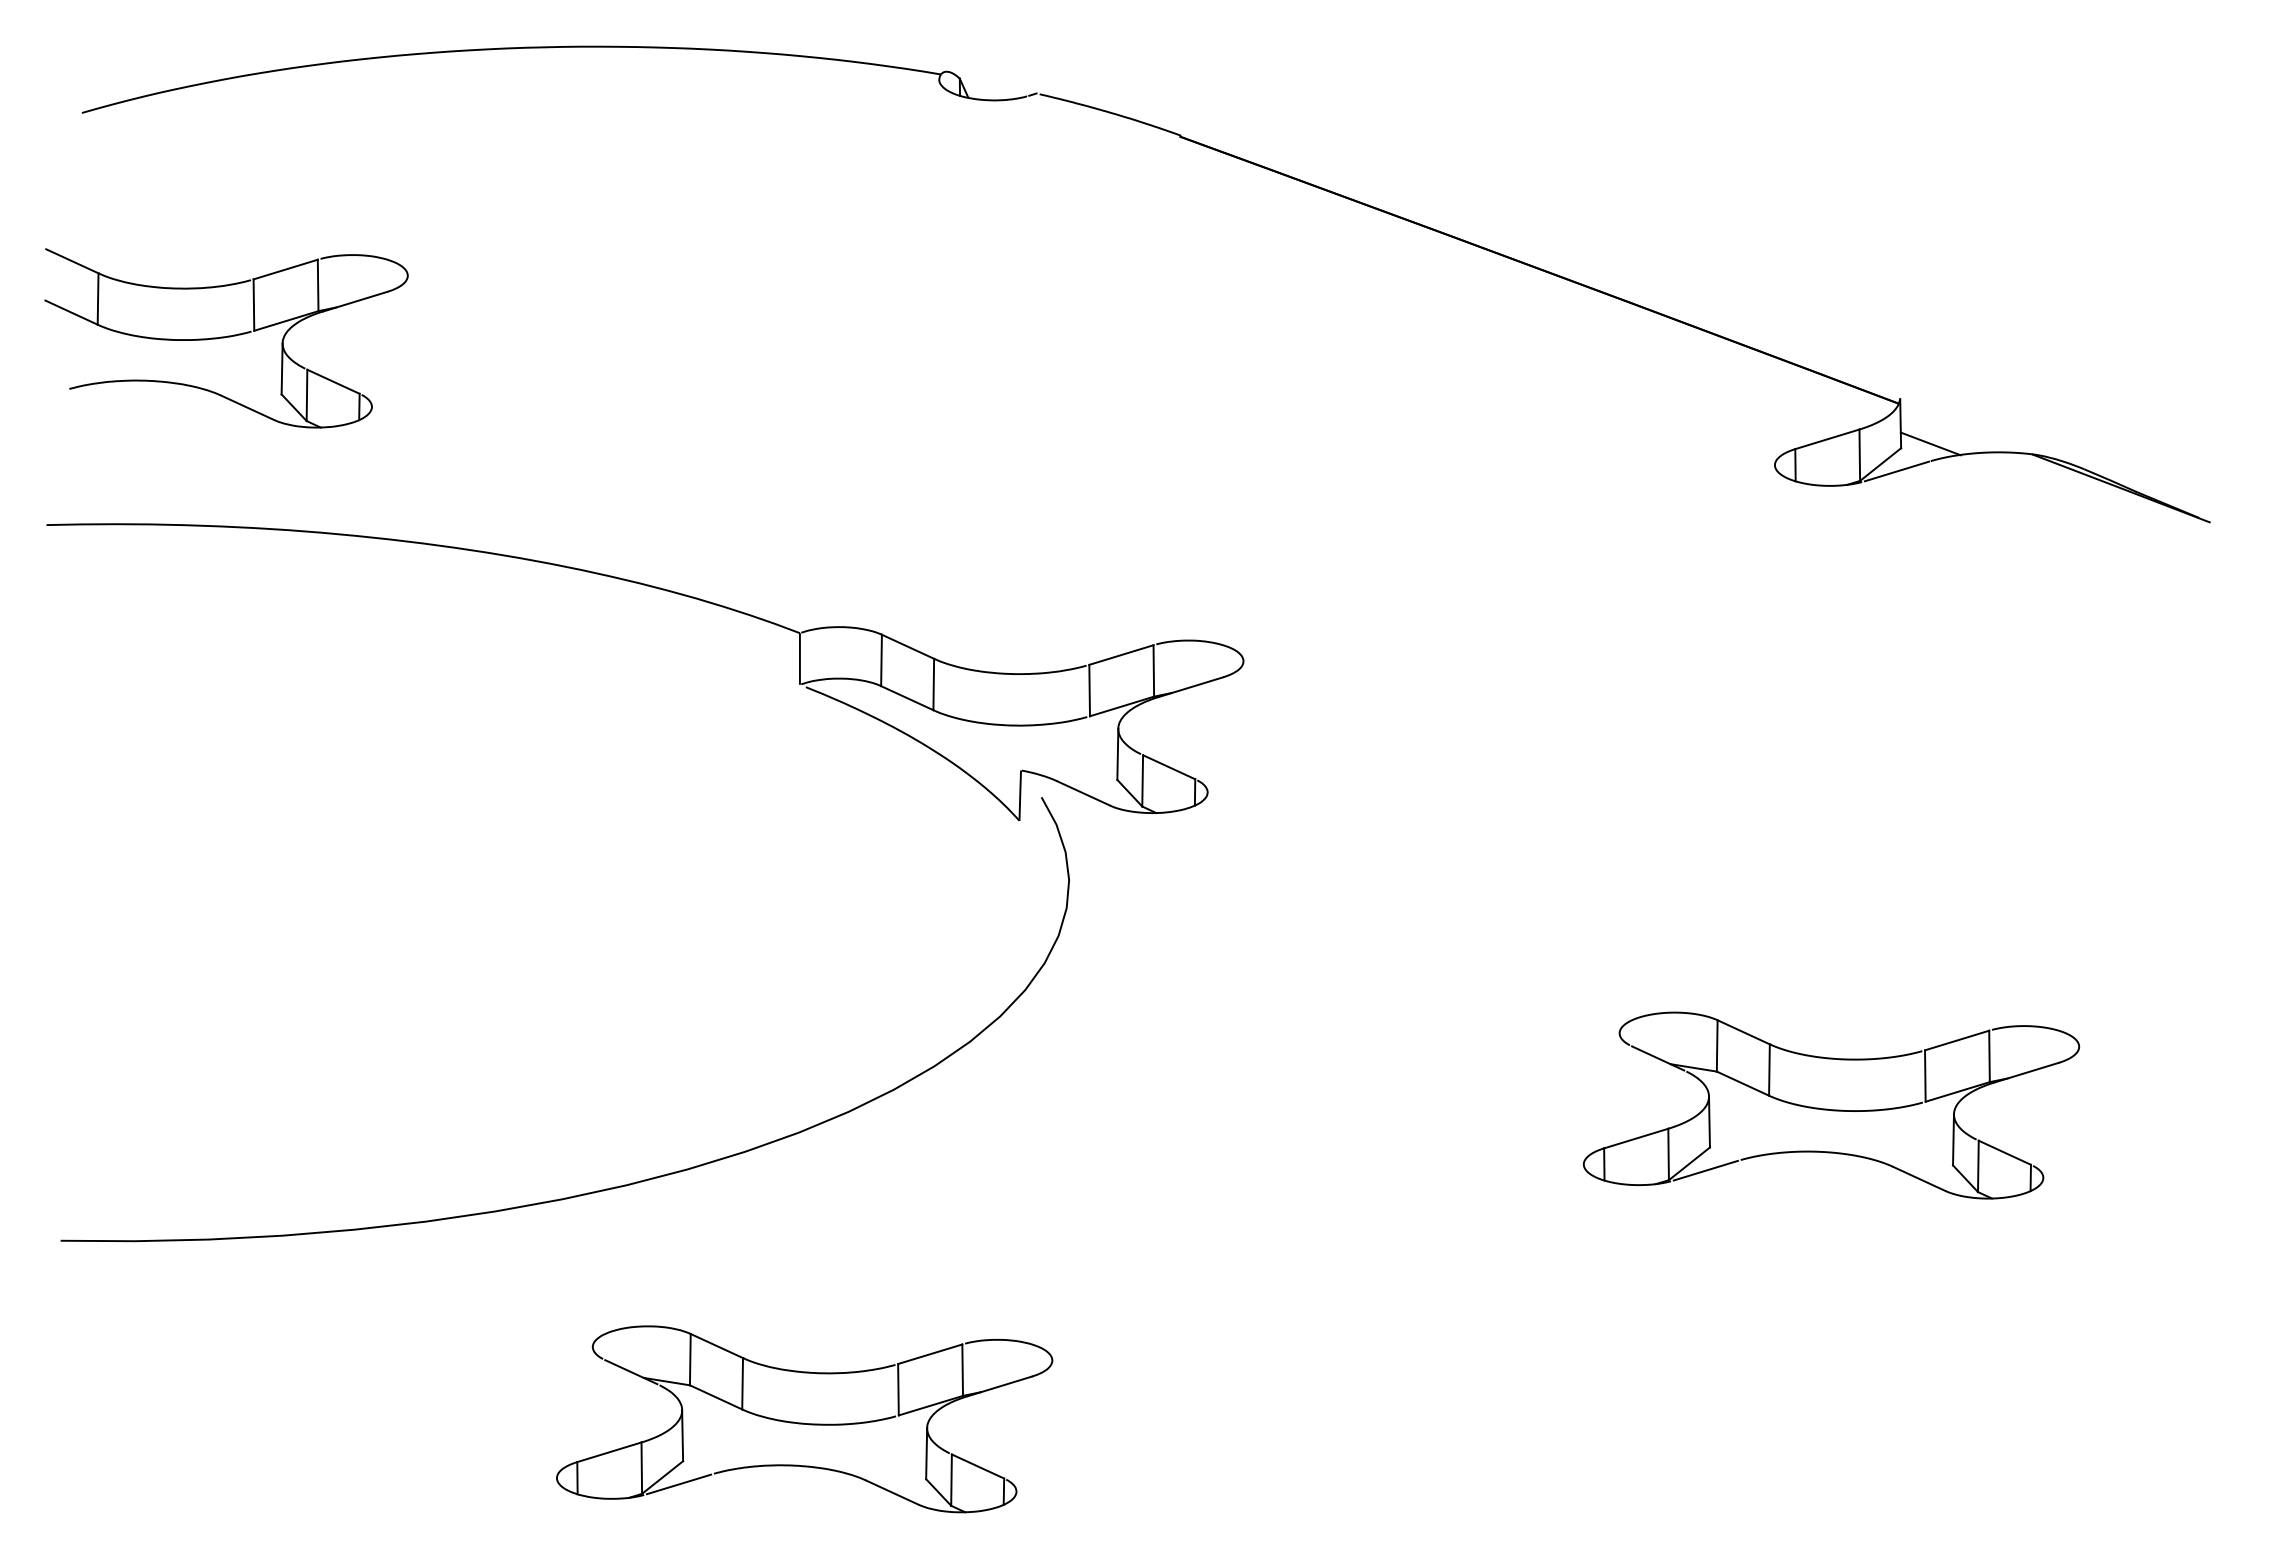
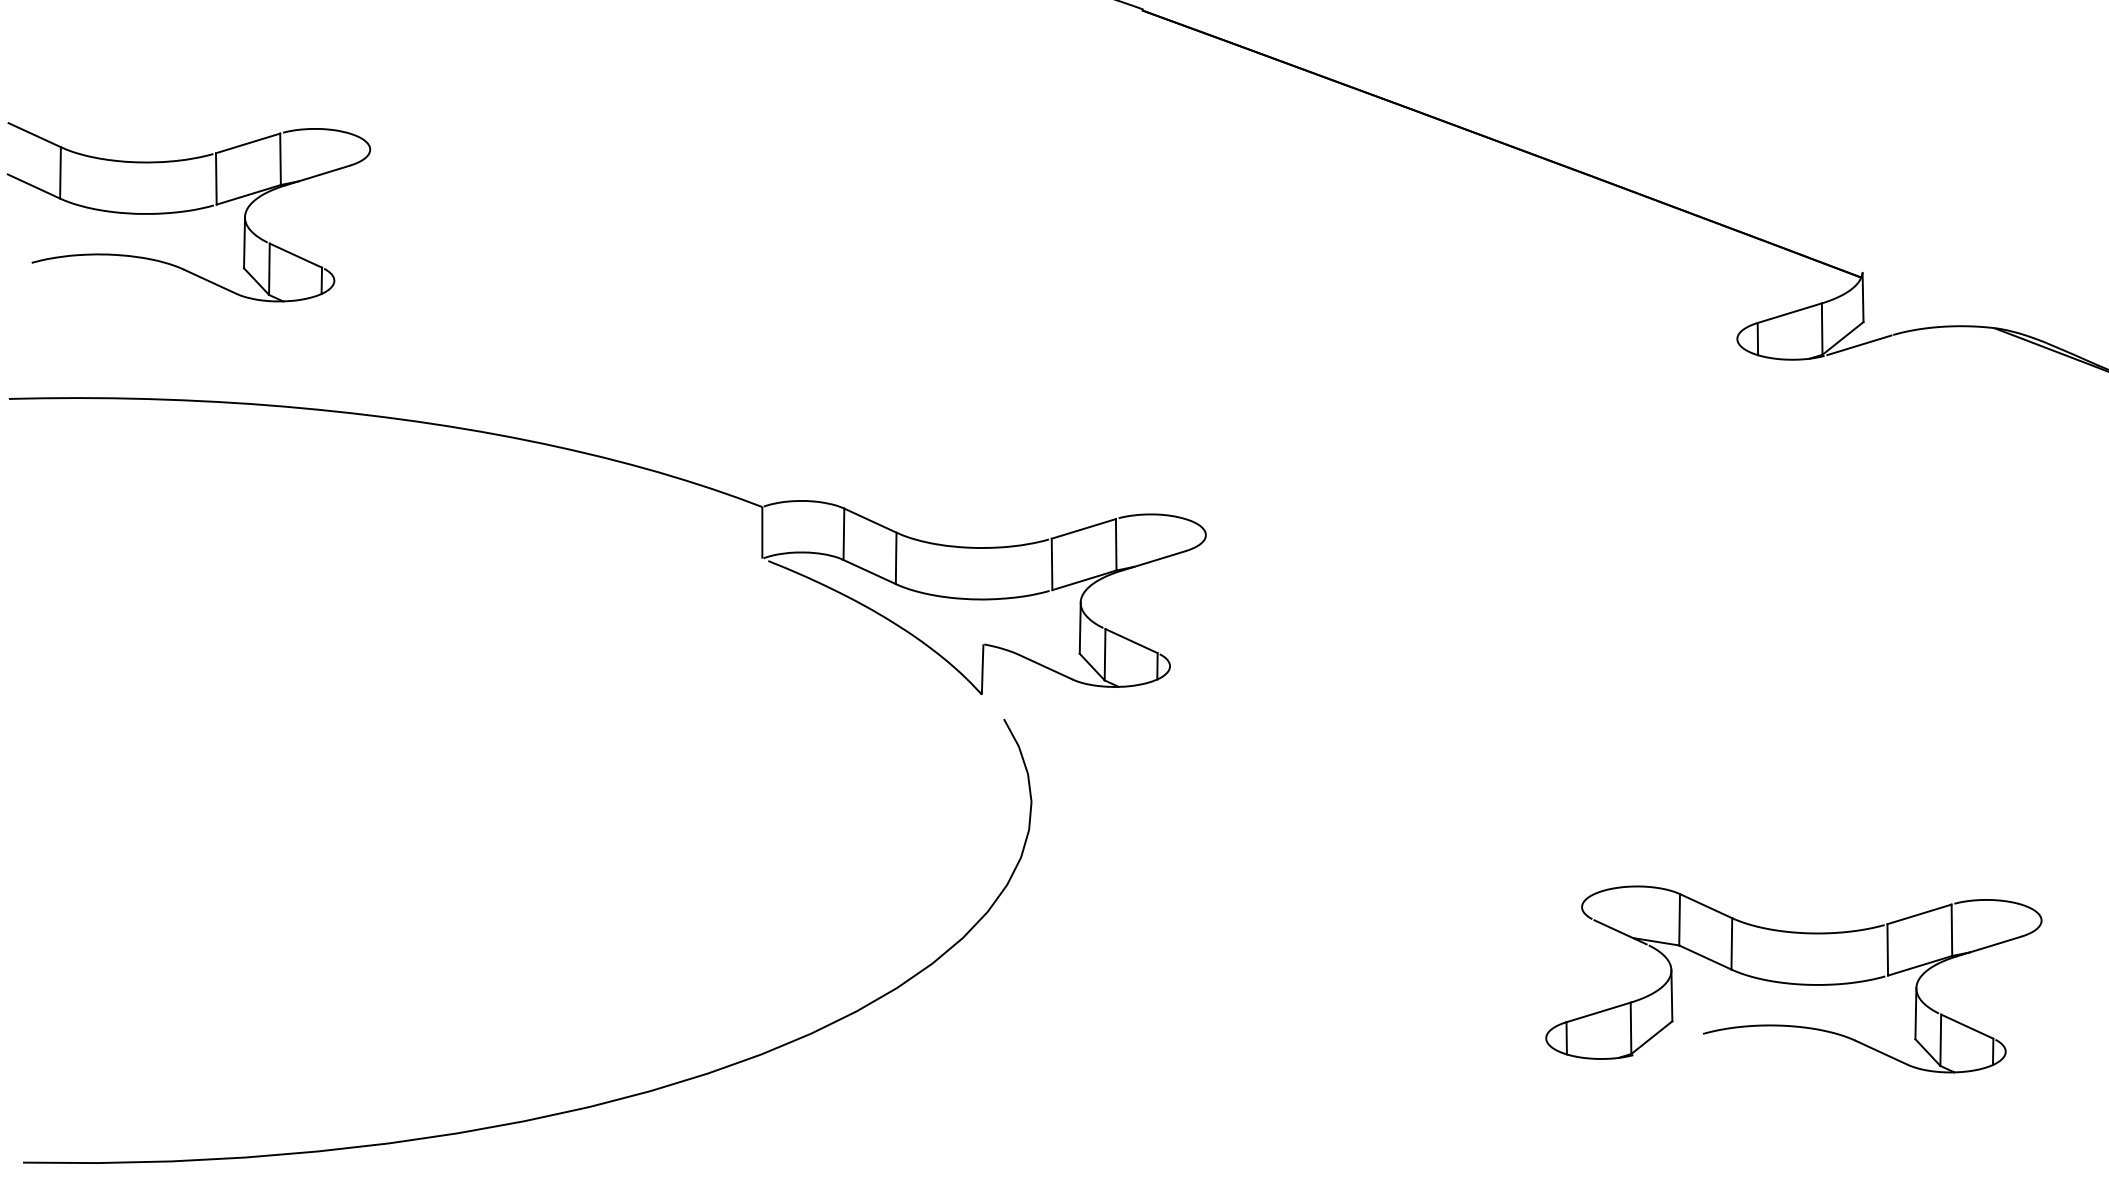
line: (1930, 443) -> (1892, 317), removed
line: (1705, 1170) -> (1667, 1044), removed
curve: (596, 1190) -> (558, 1112), moved

